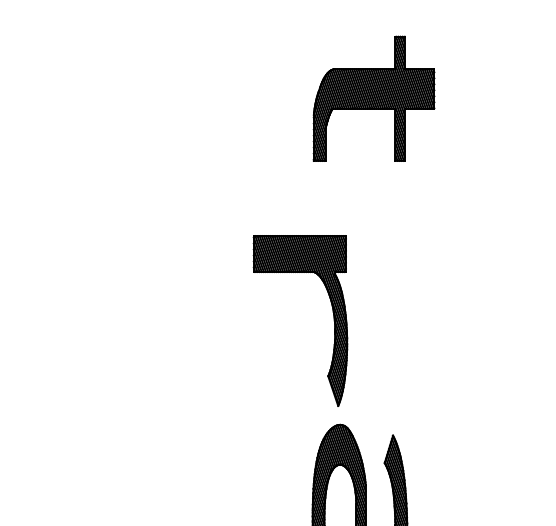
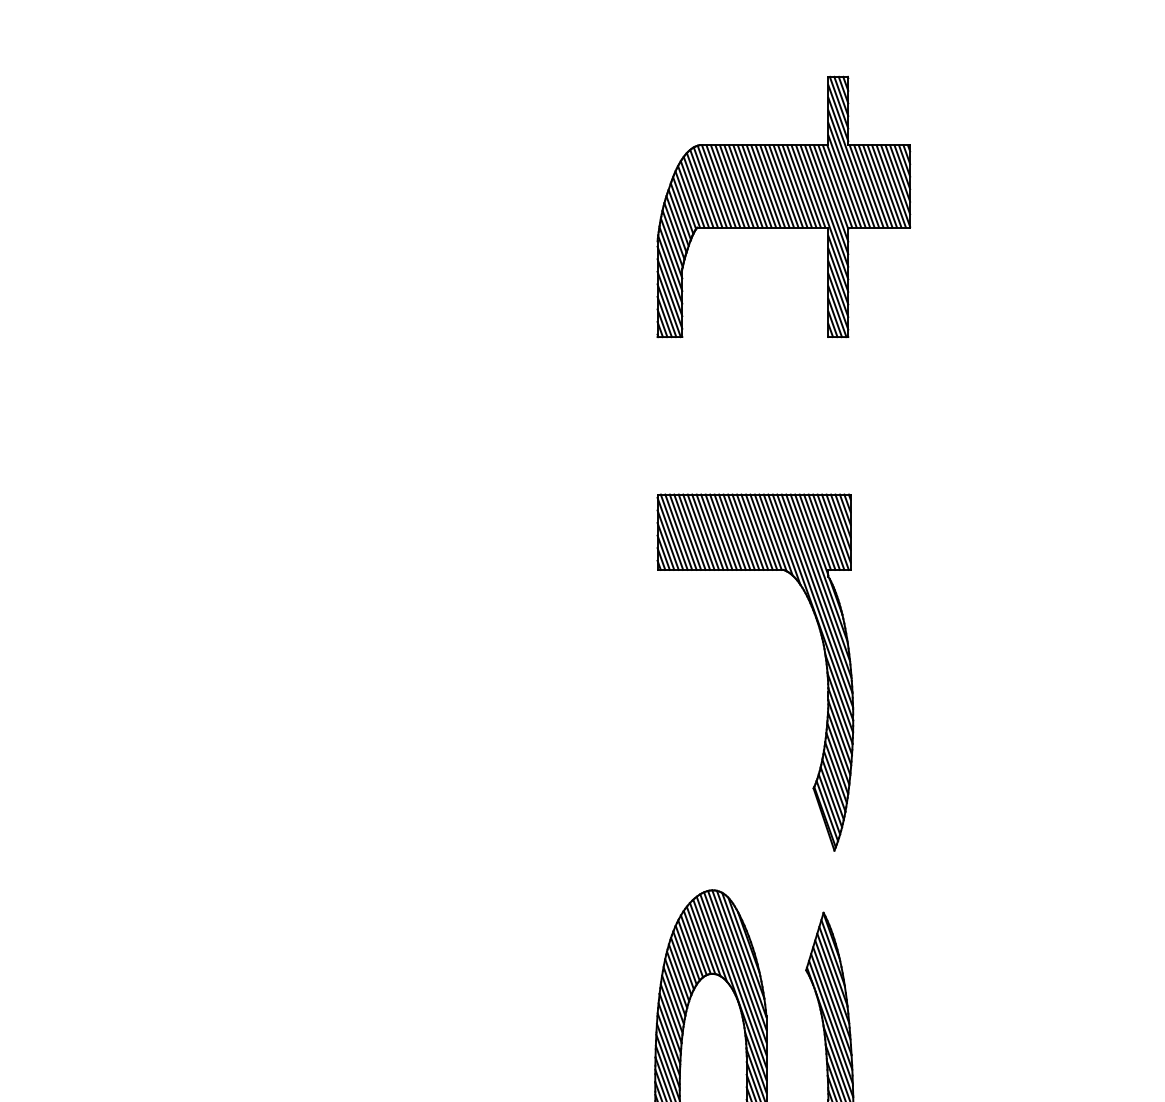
part: (332, 312) -> (822, 654), moved

